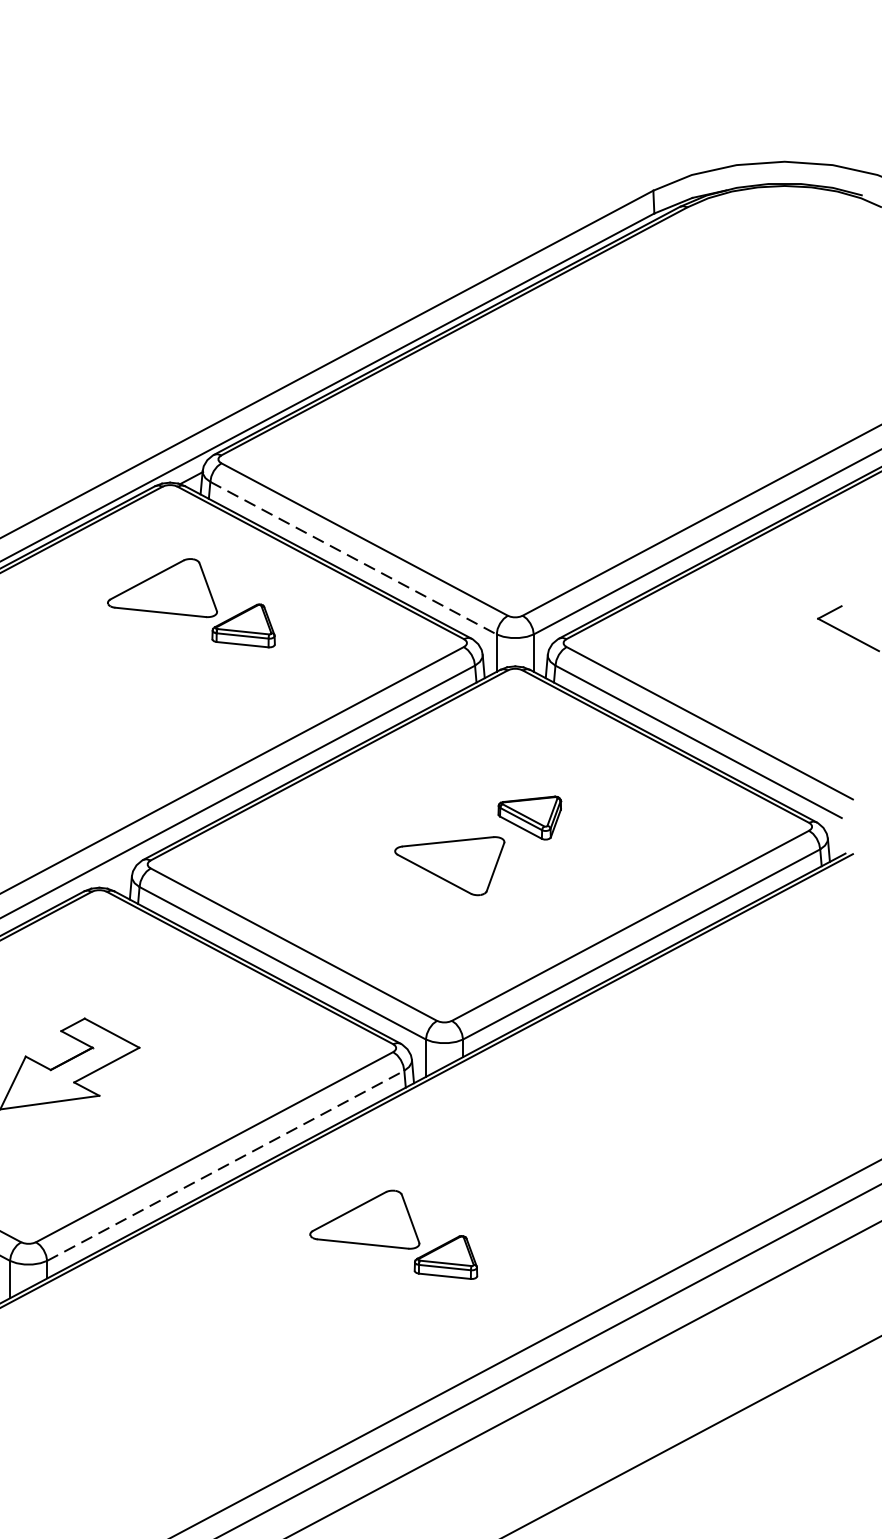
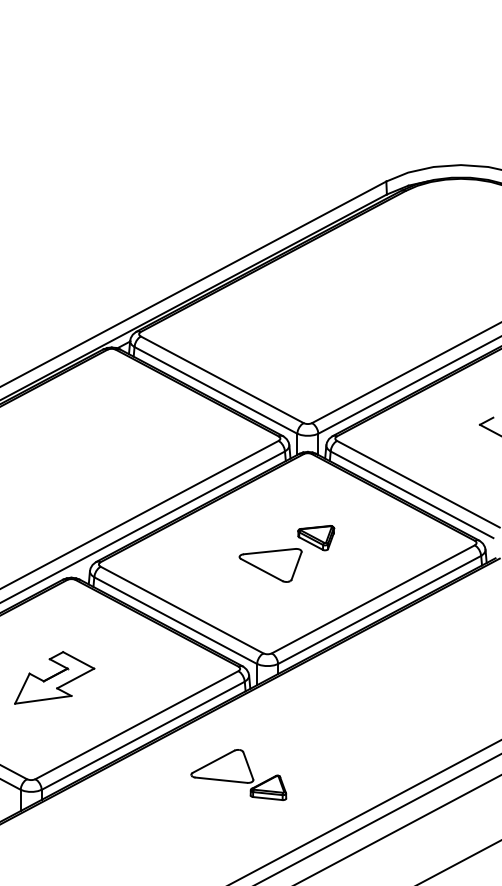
line: (354, 558) -> (216, 390), dashed -> solid
part: (190, 602) -> (123, 415), removed
line: (226, 1165) -> (143, 735), dashed -> solid

